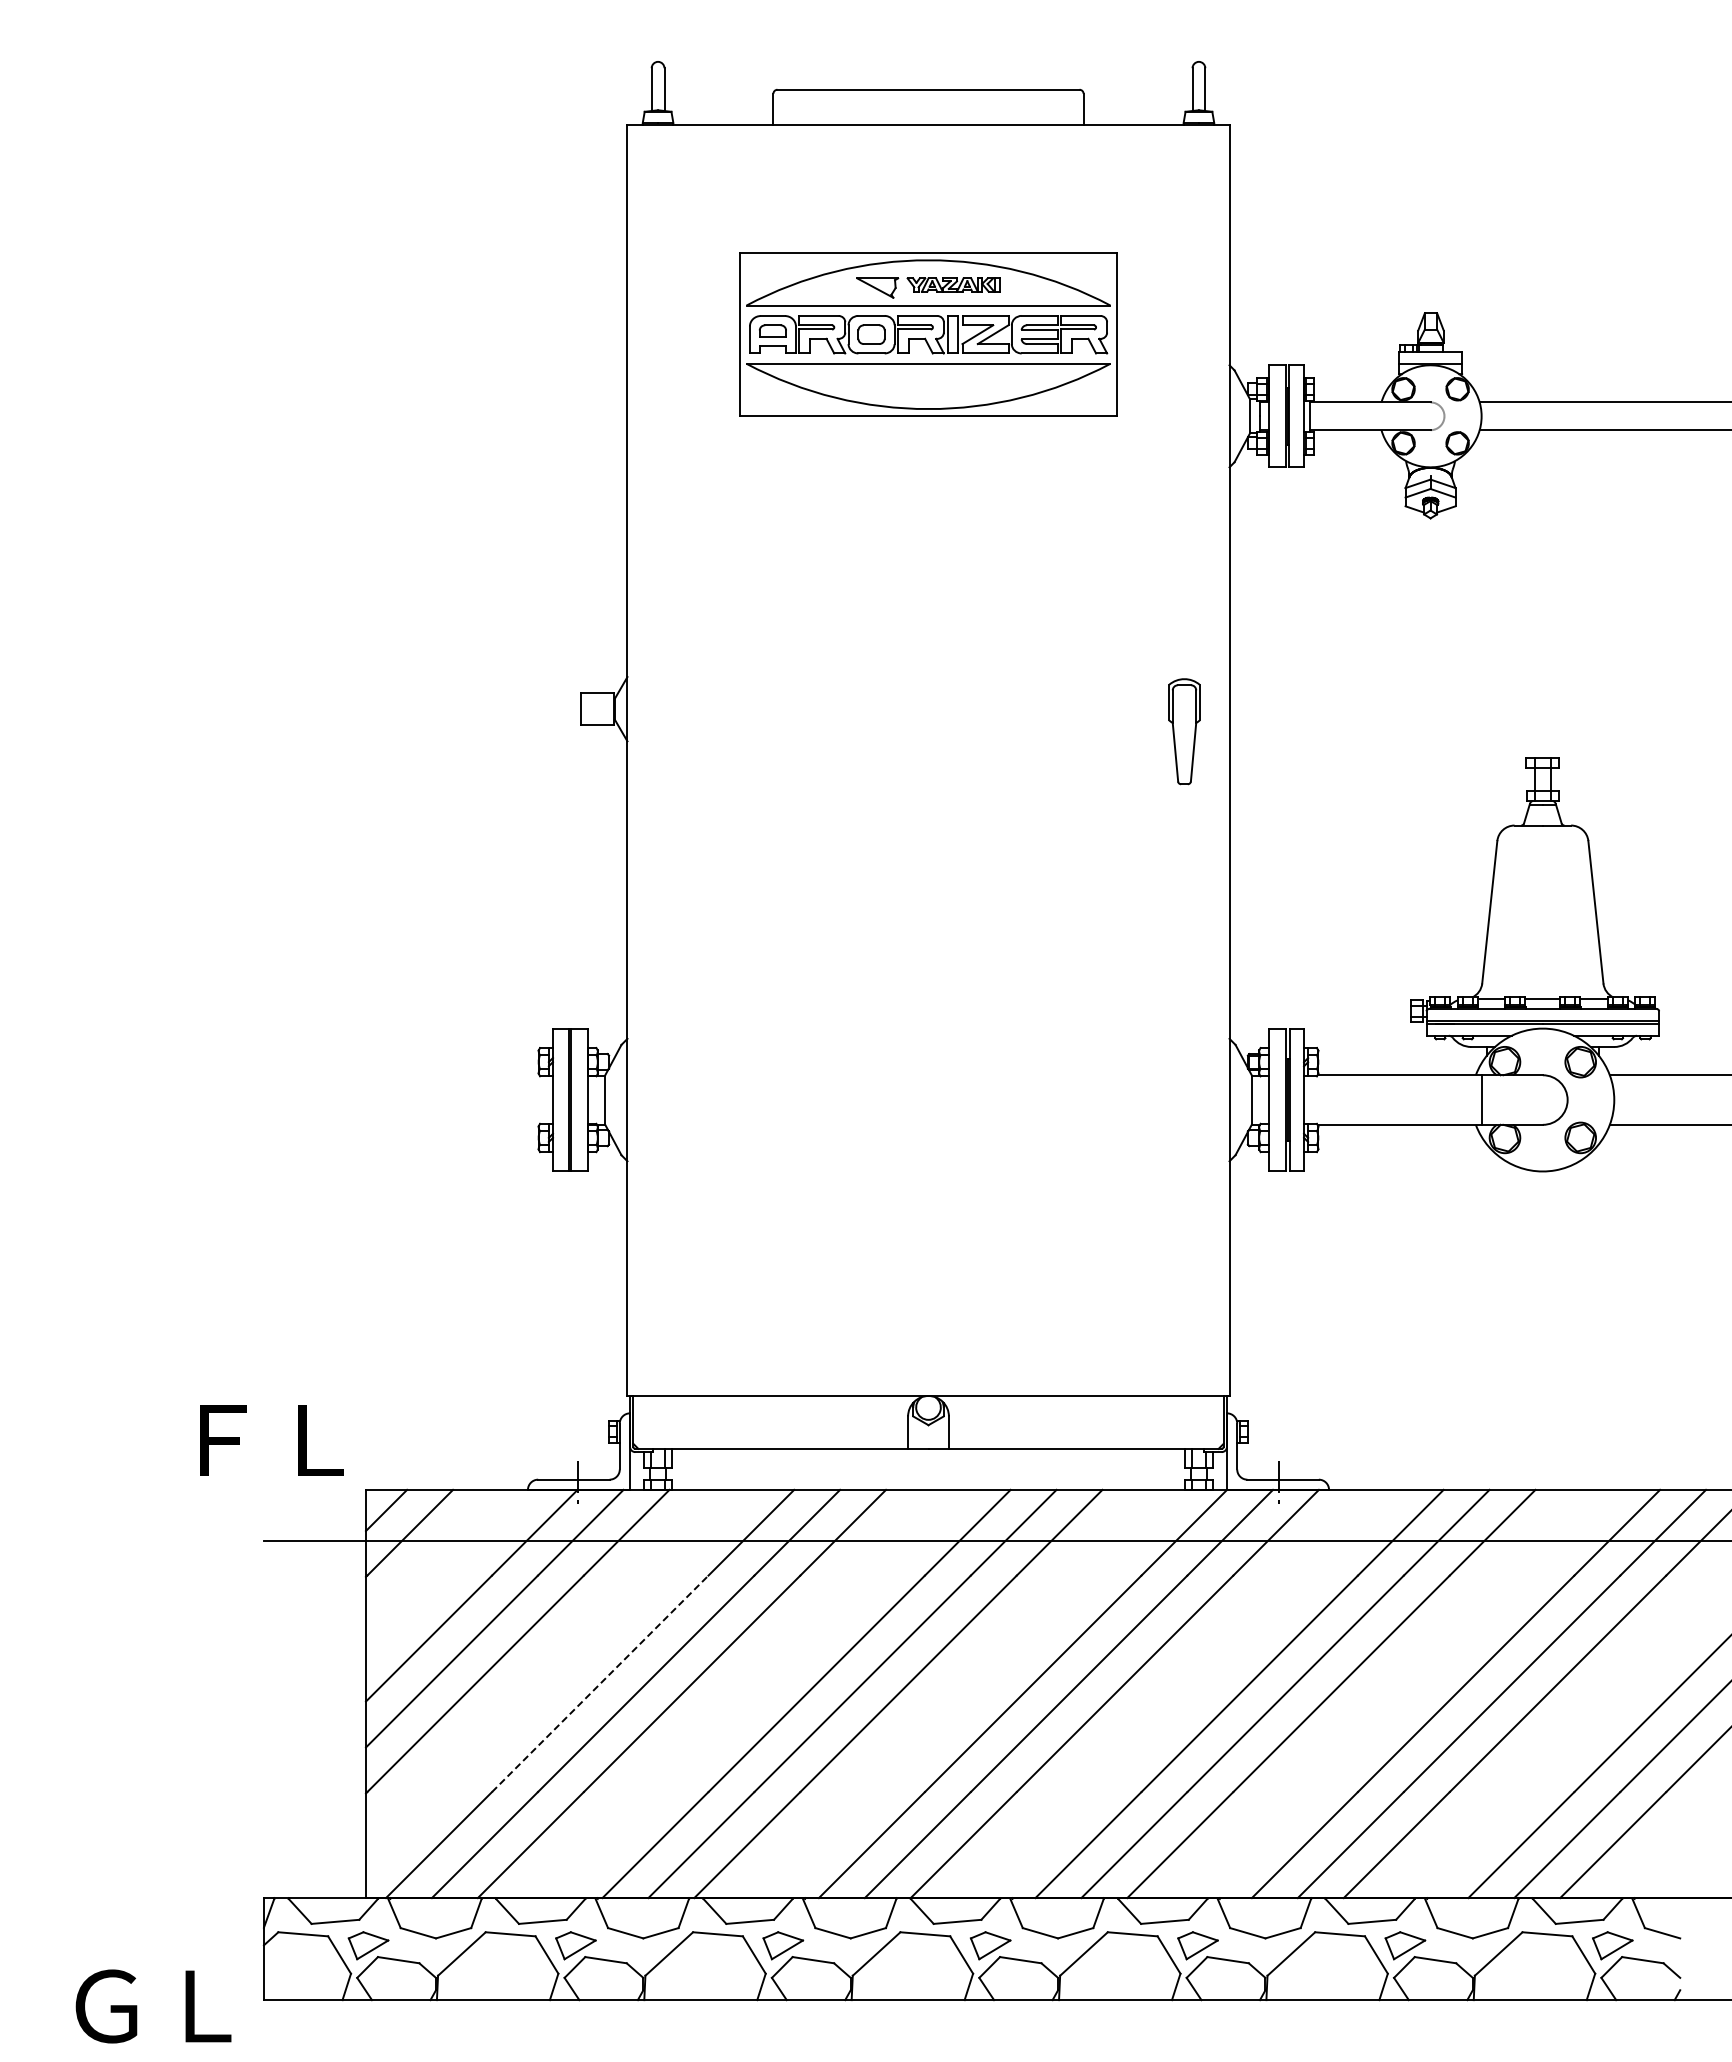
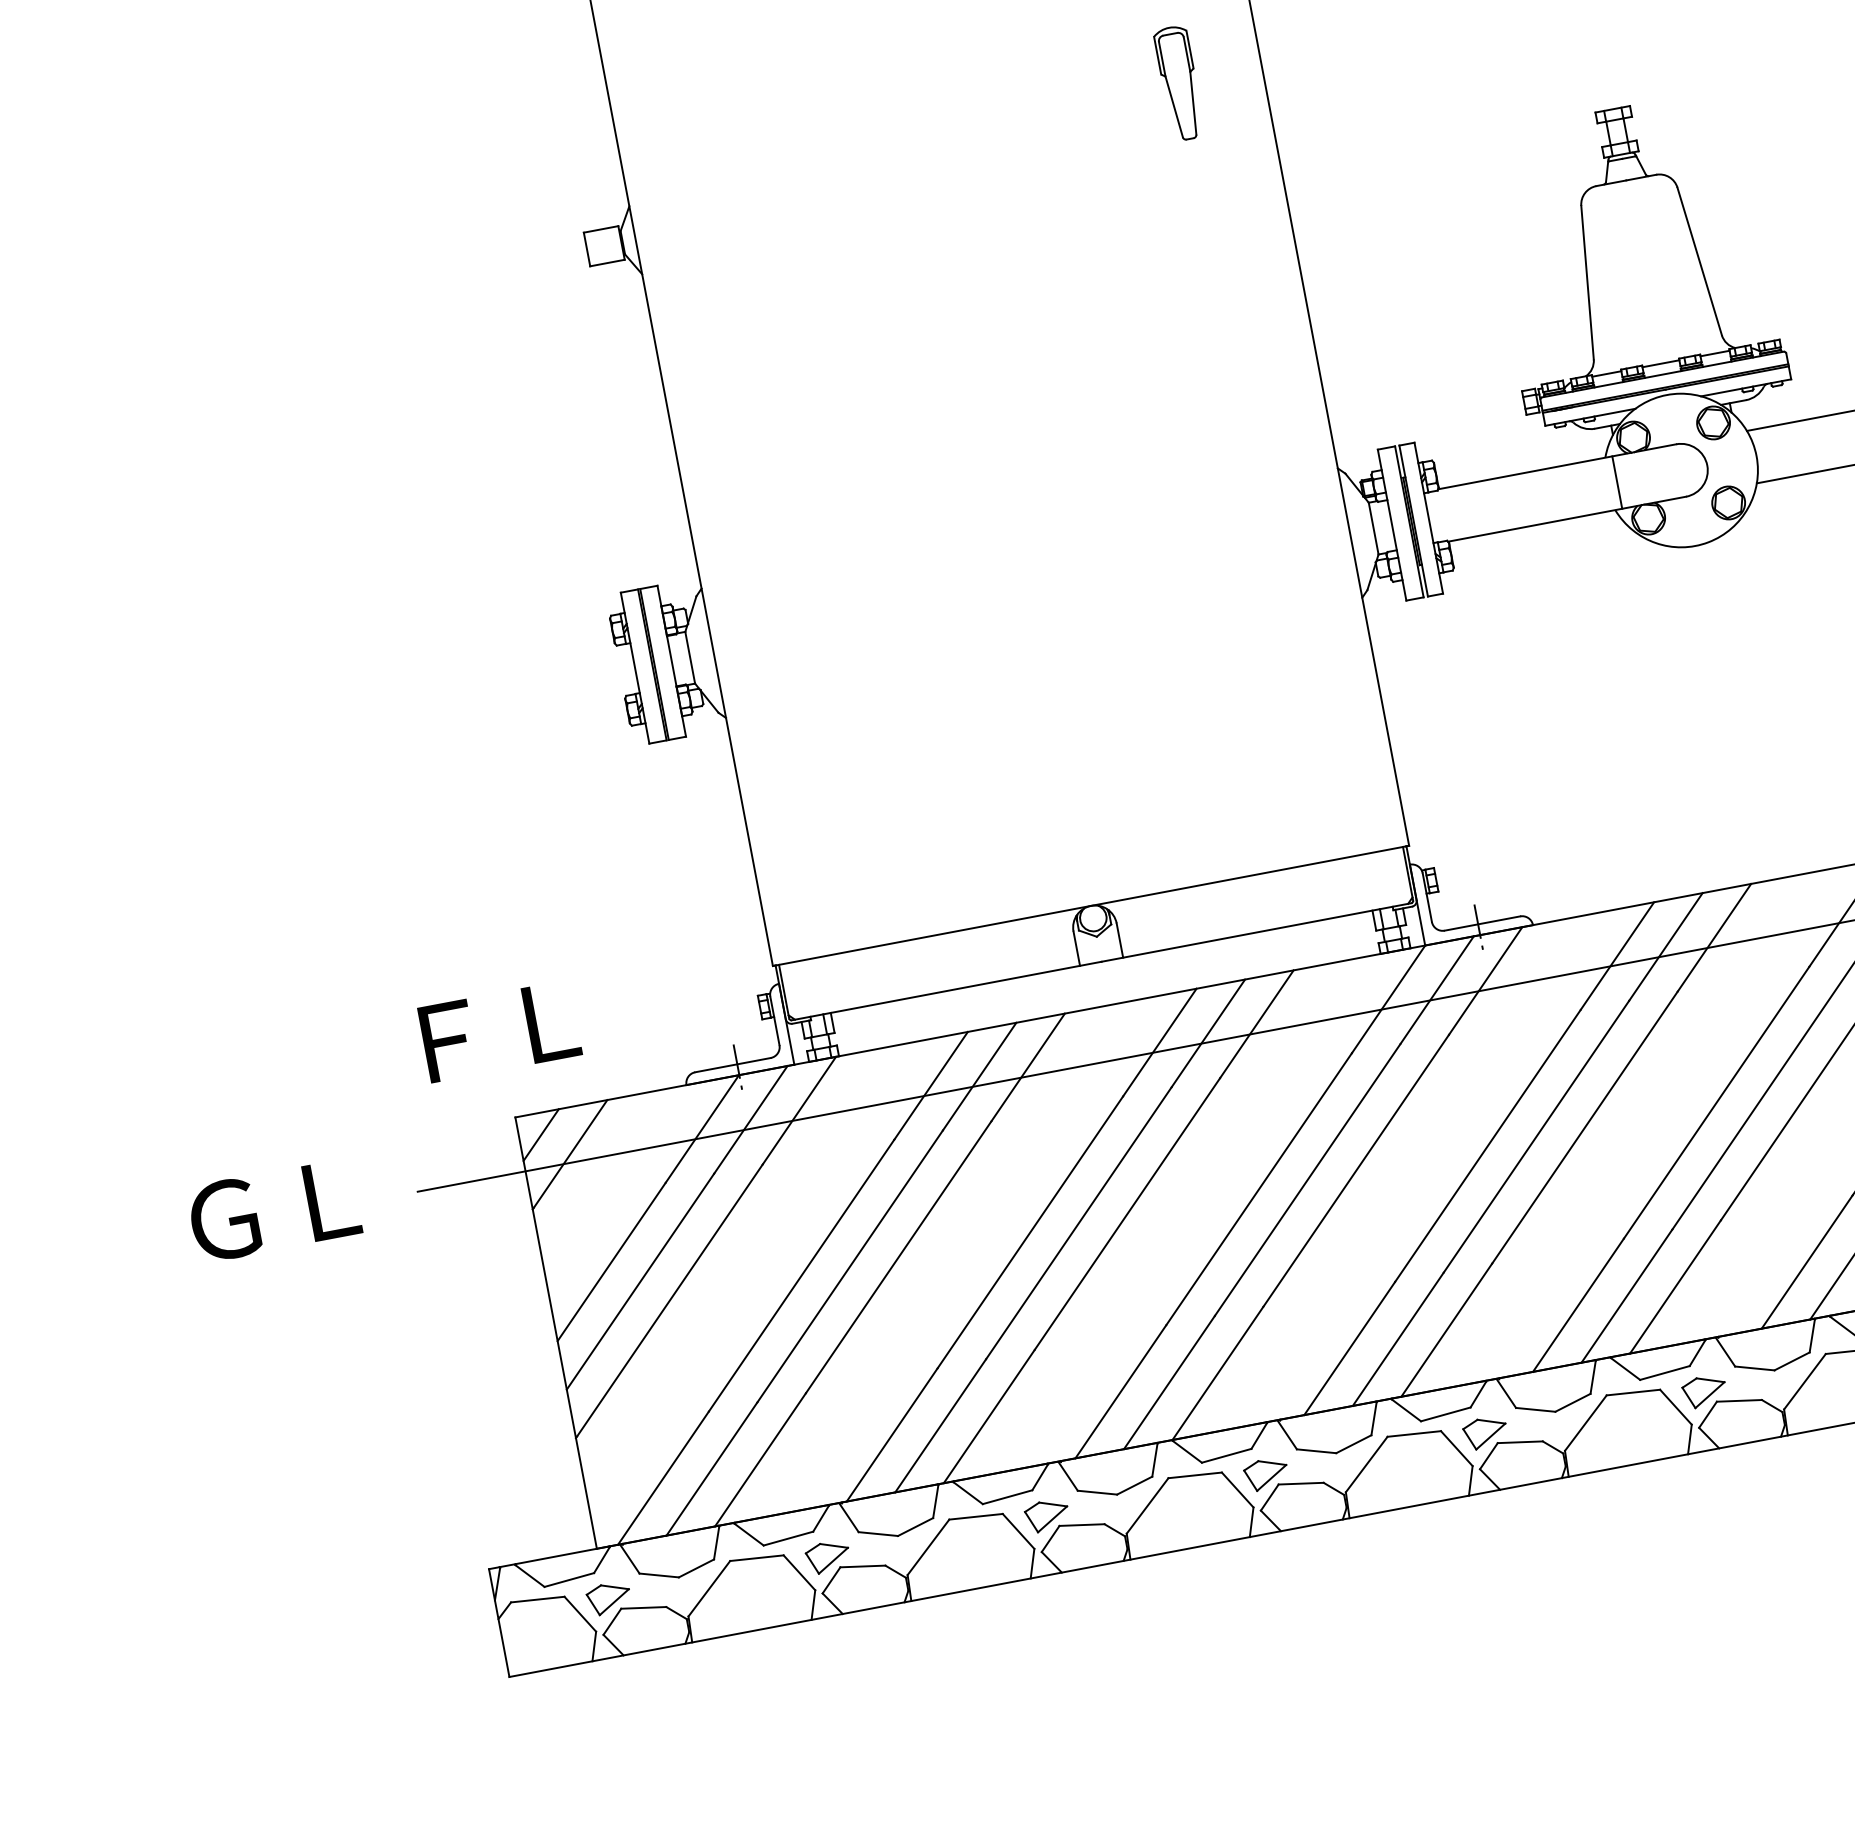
part: (1184, 731) -> (1179, 83), moved
text: (271, 1440) -> (499, 1031), moved
line: (600, 1683) -> (801, 1275), dashed -> solid
text: (153, 2006) -> (274, 1210), moved

